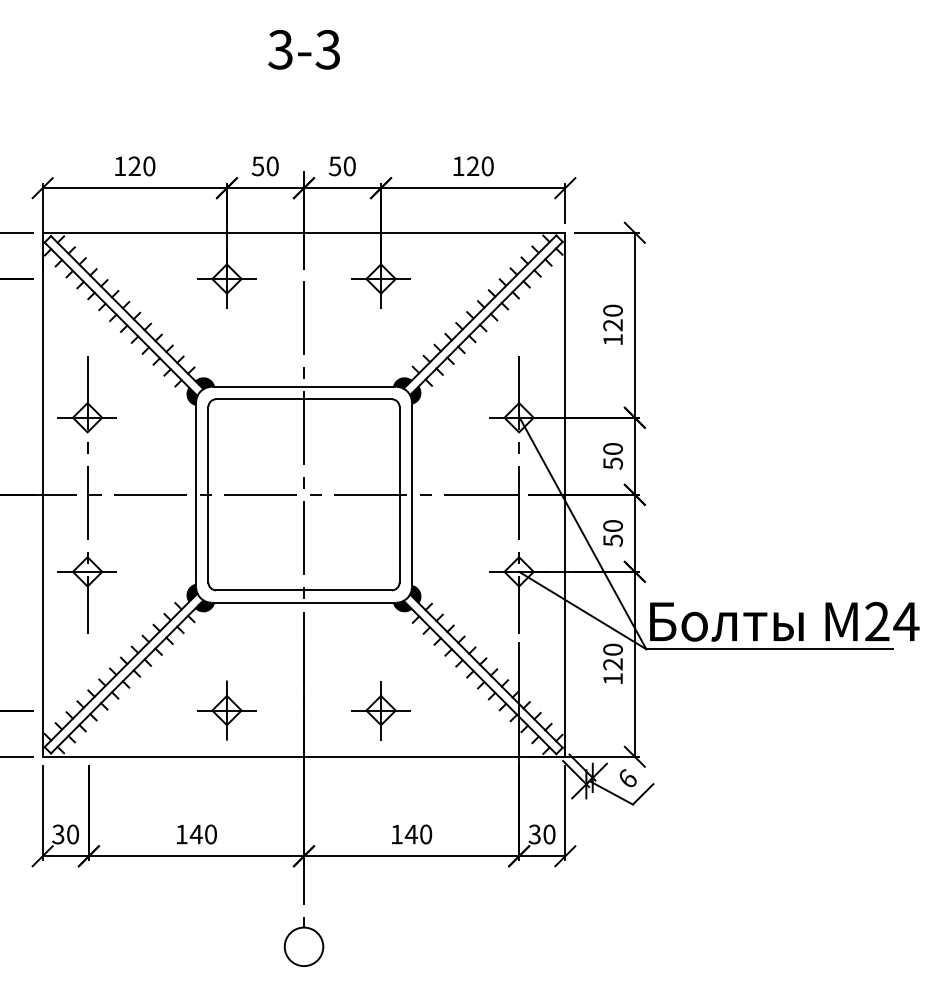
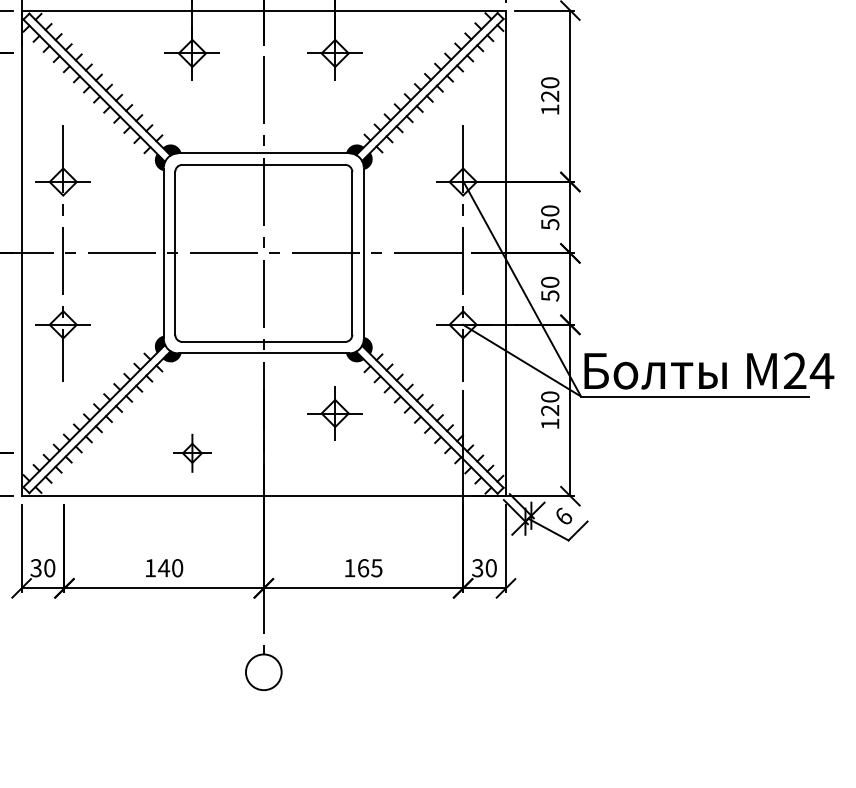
part: (226, 710) -> (191, 453), size x0.7
part: (380, 710) -> (334, 413), moved
text: (418, 834) -> (369, 568), 140 -> 165

